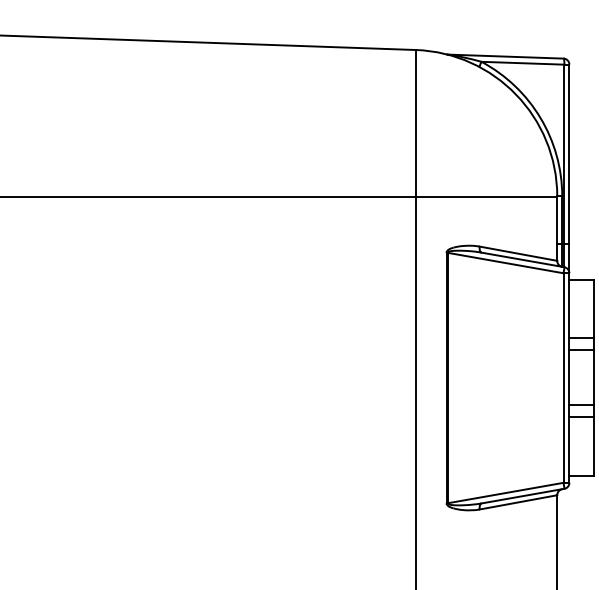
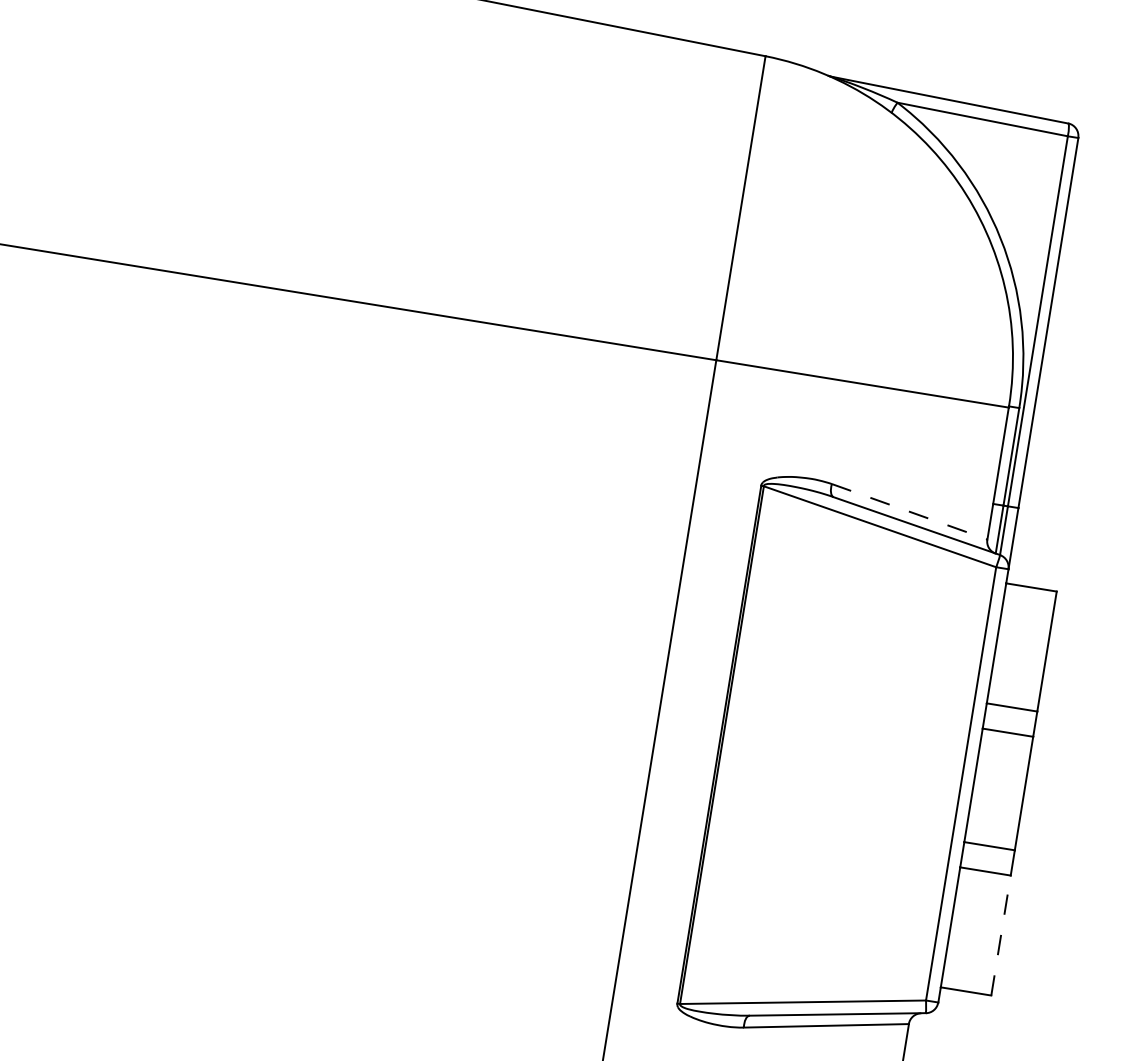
line: (518, 253) -> (909, 511), solid -> dashed
line: (593, 446) -> (1000, 935), solid -> dashed

